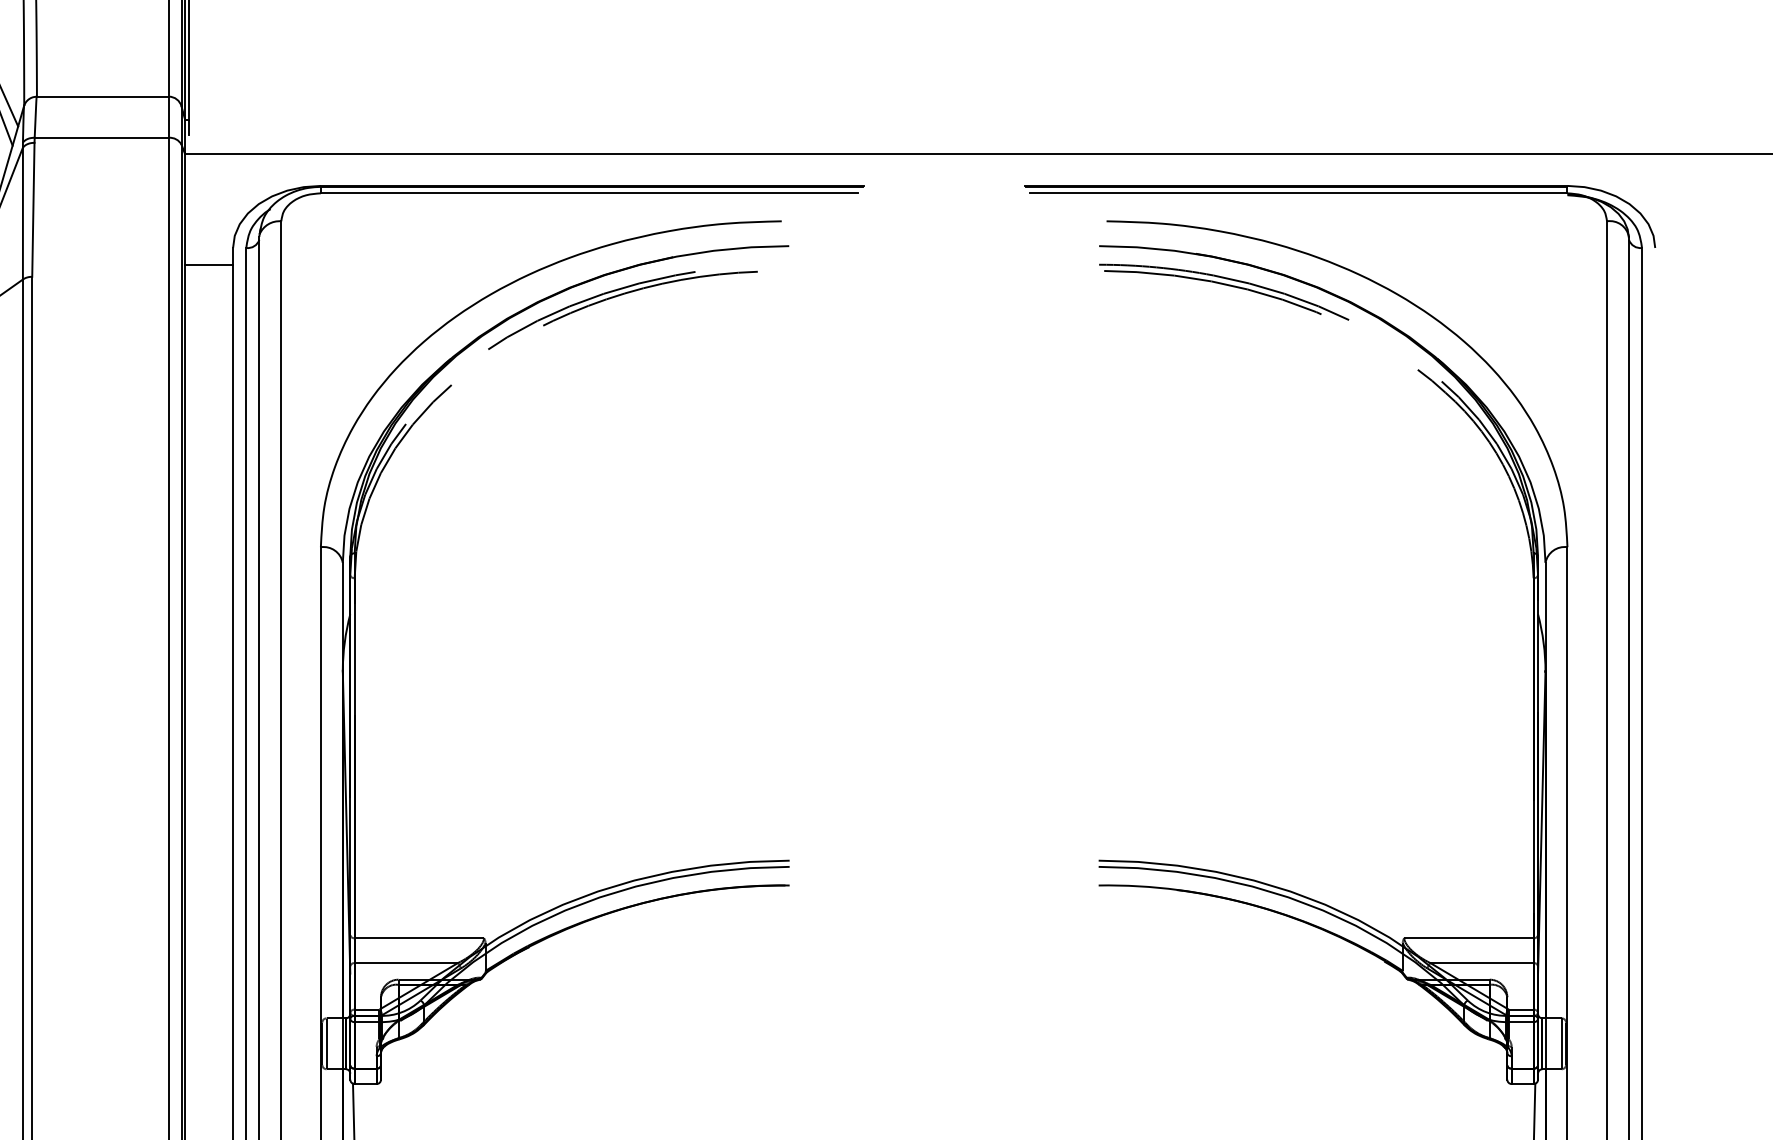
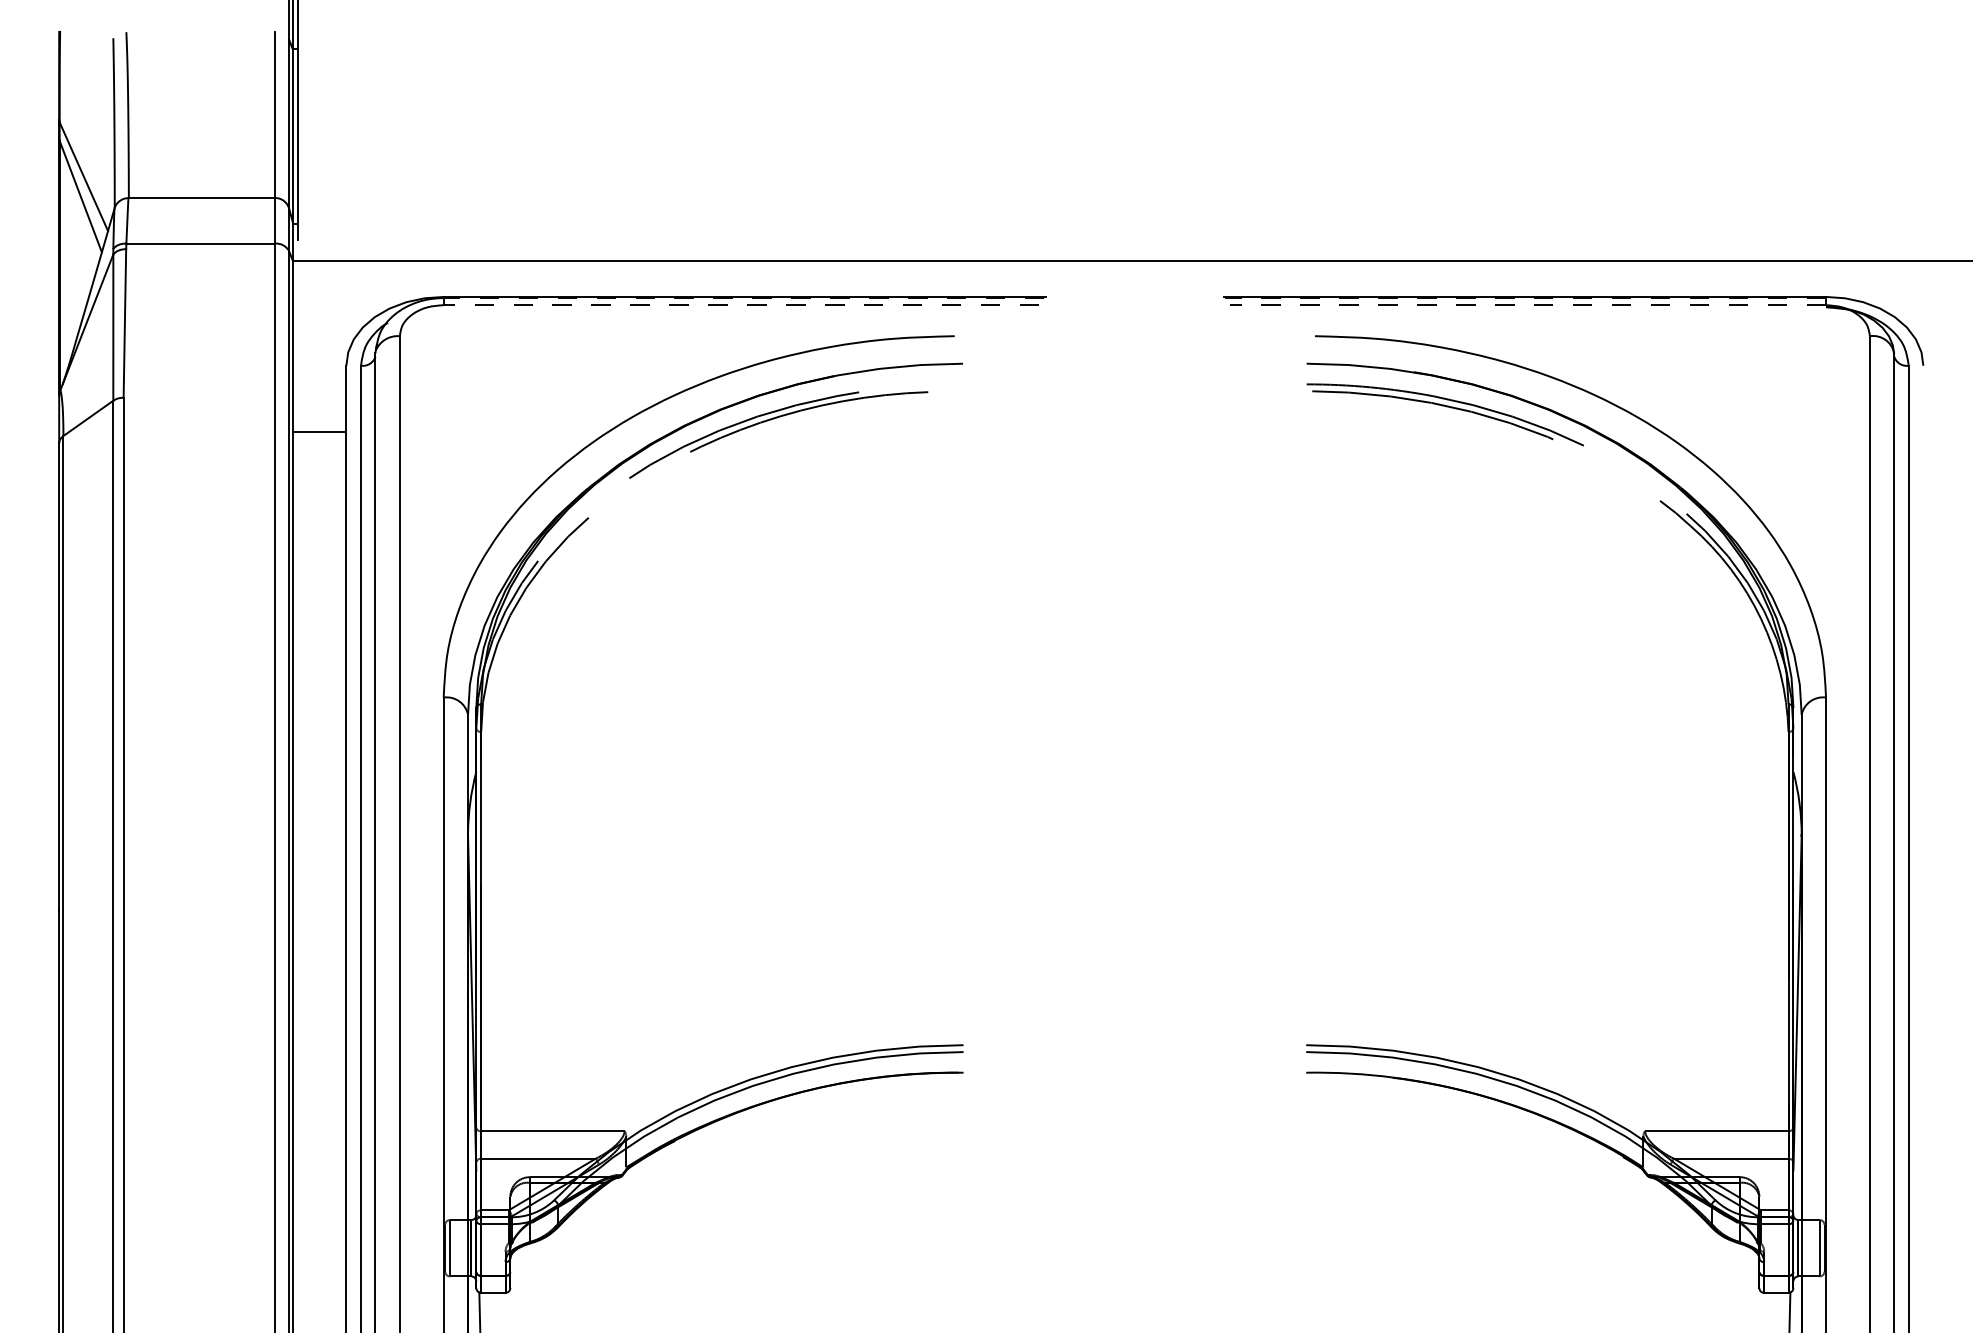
line: (591, 187) -> (743, 298), solid -> dashed
line: (1296, 187) -> (1525, 298), solid -> dashed
line: (589, 193) -> (741, 305), solid -> dashed
line: (1299, 193) -> (1528, 305), solid -> dashed
line: (208, 265) -> (319, 432), moved

